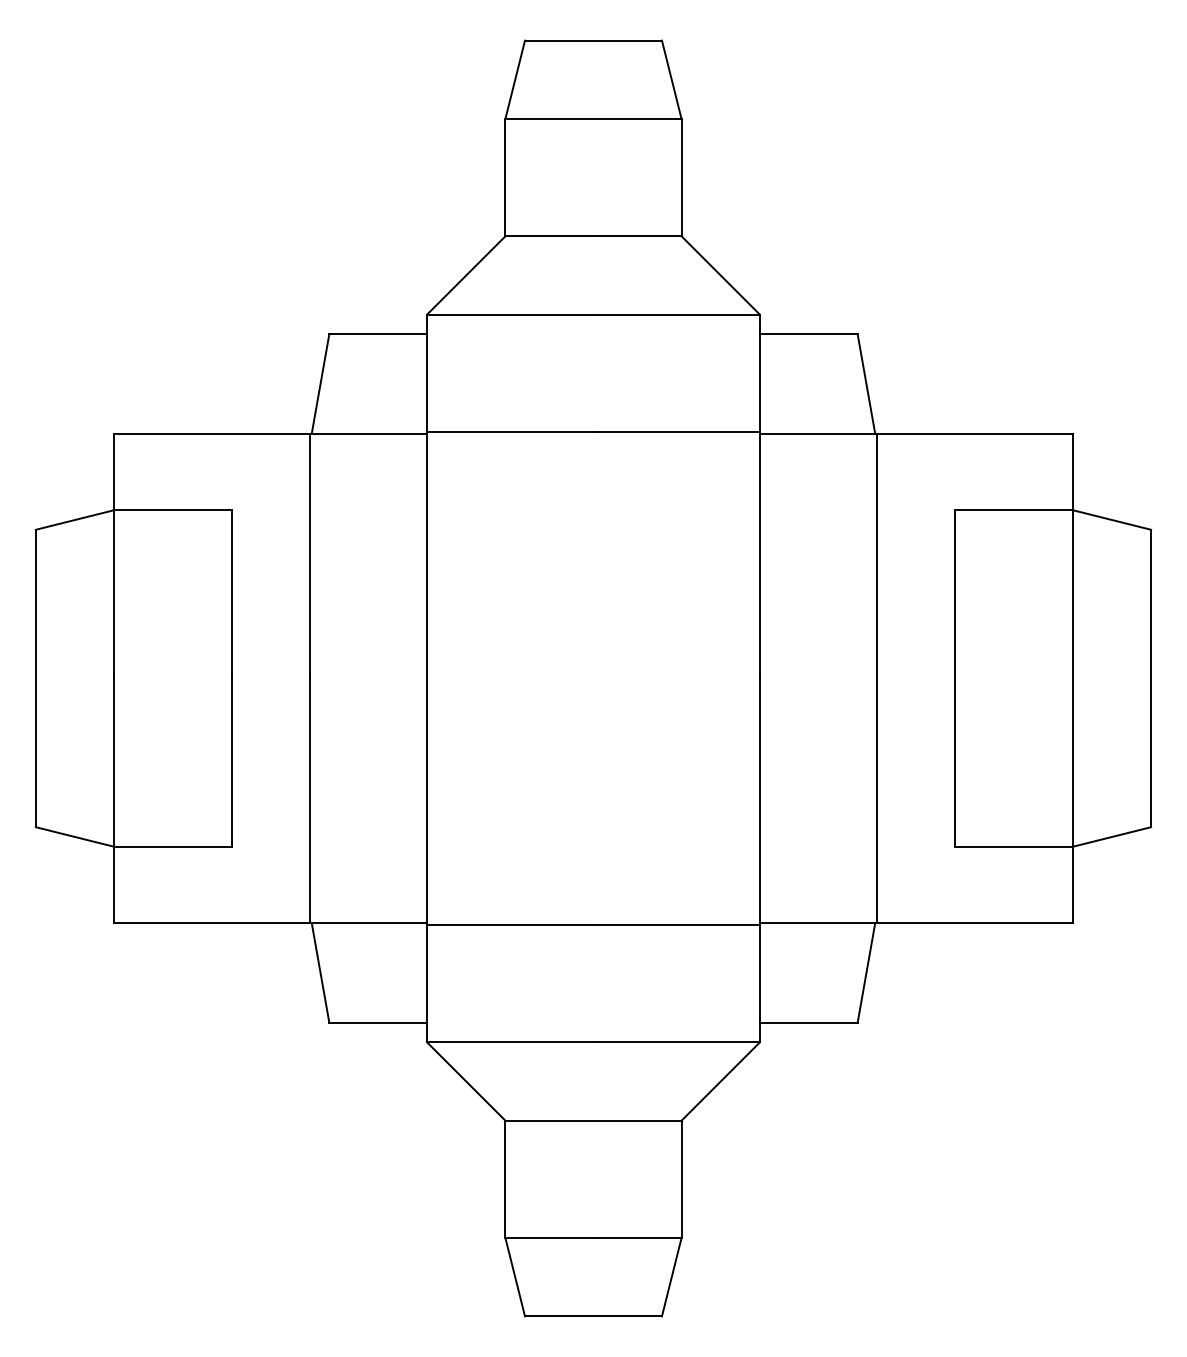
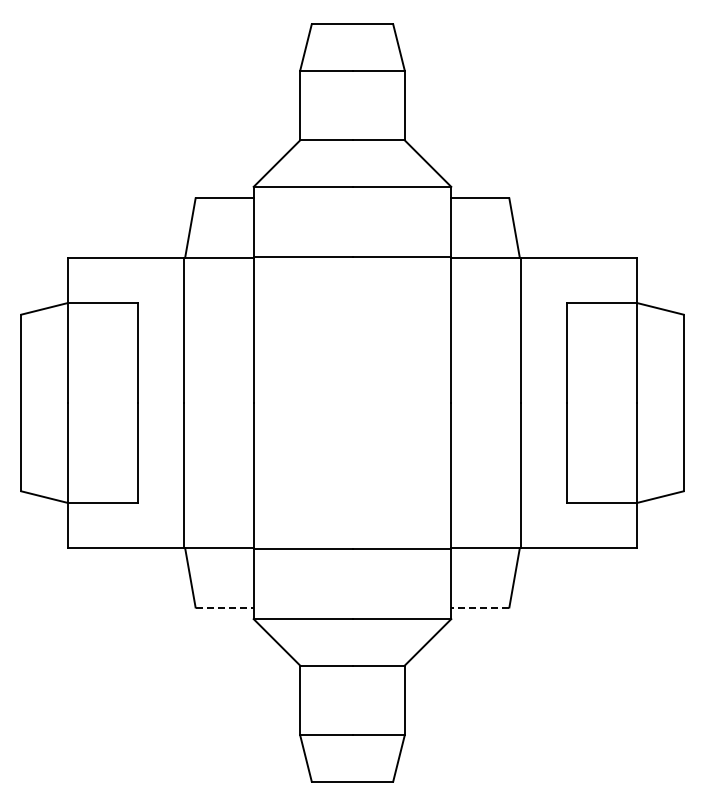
line: (379, 1022) -> (225, 607), solid -> dashed
line: (807, 1022) -> (479, 607), solid -> dashed

